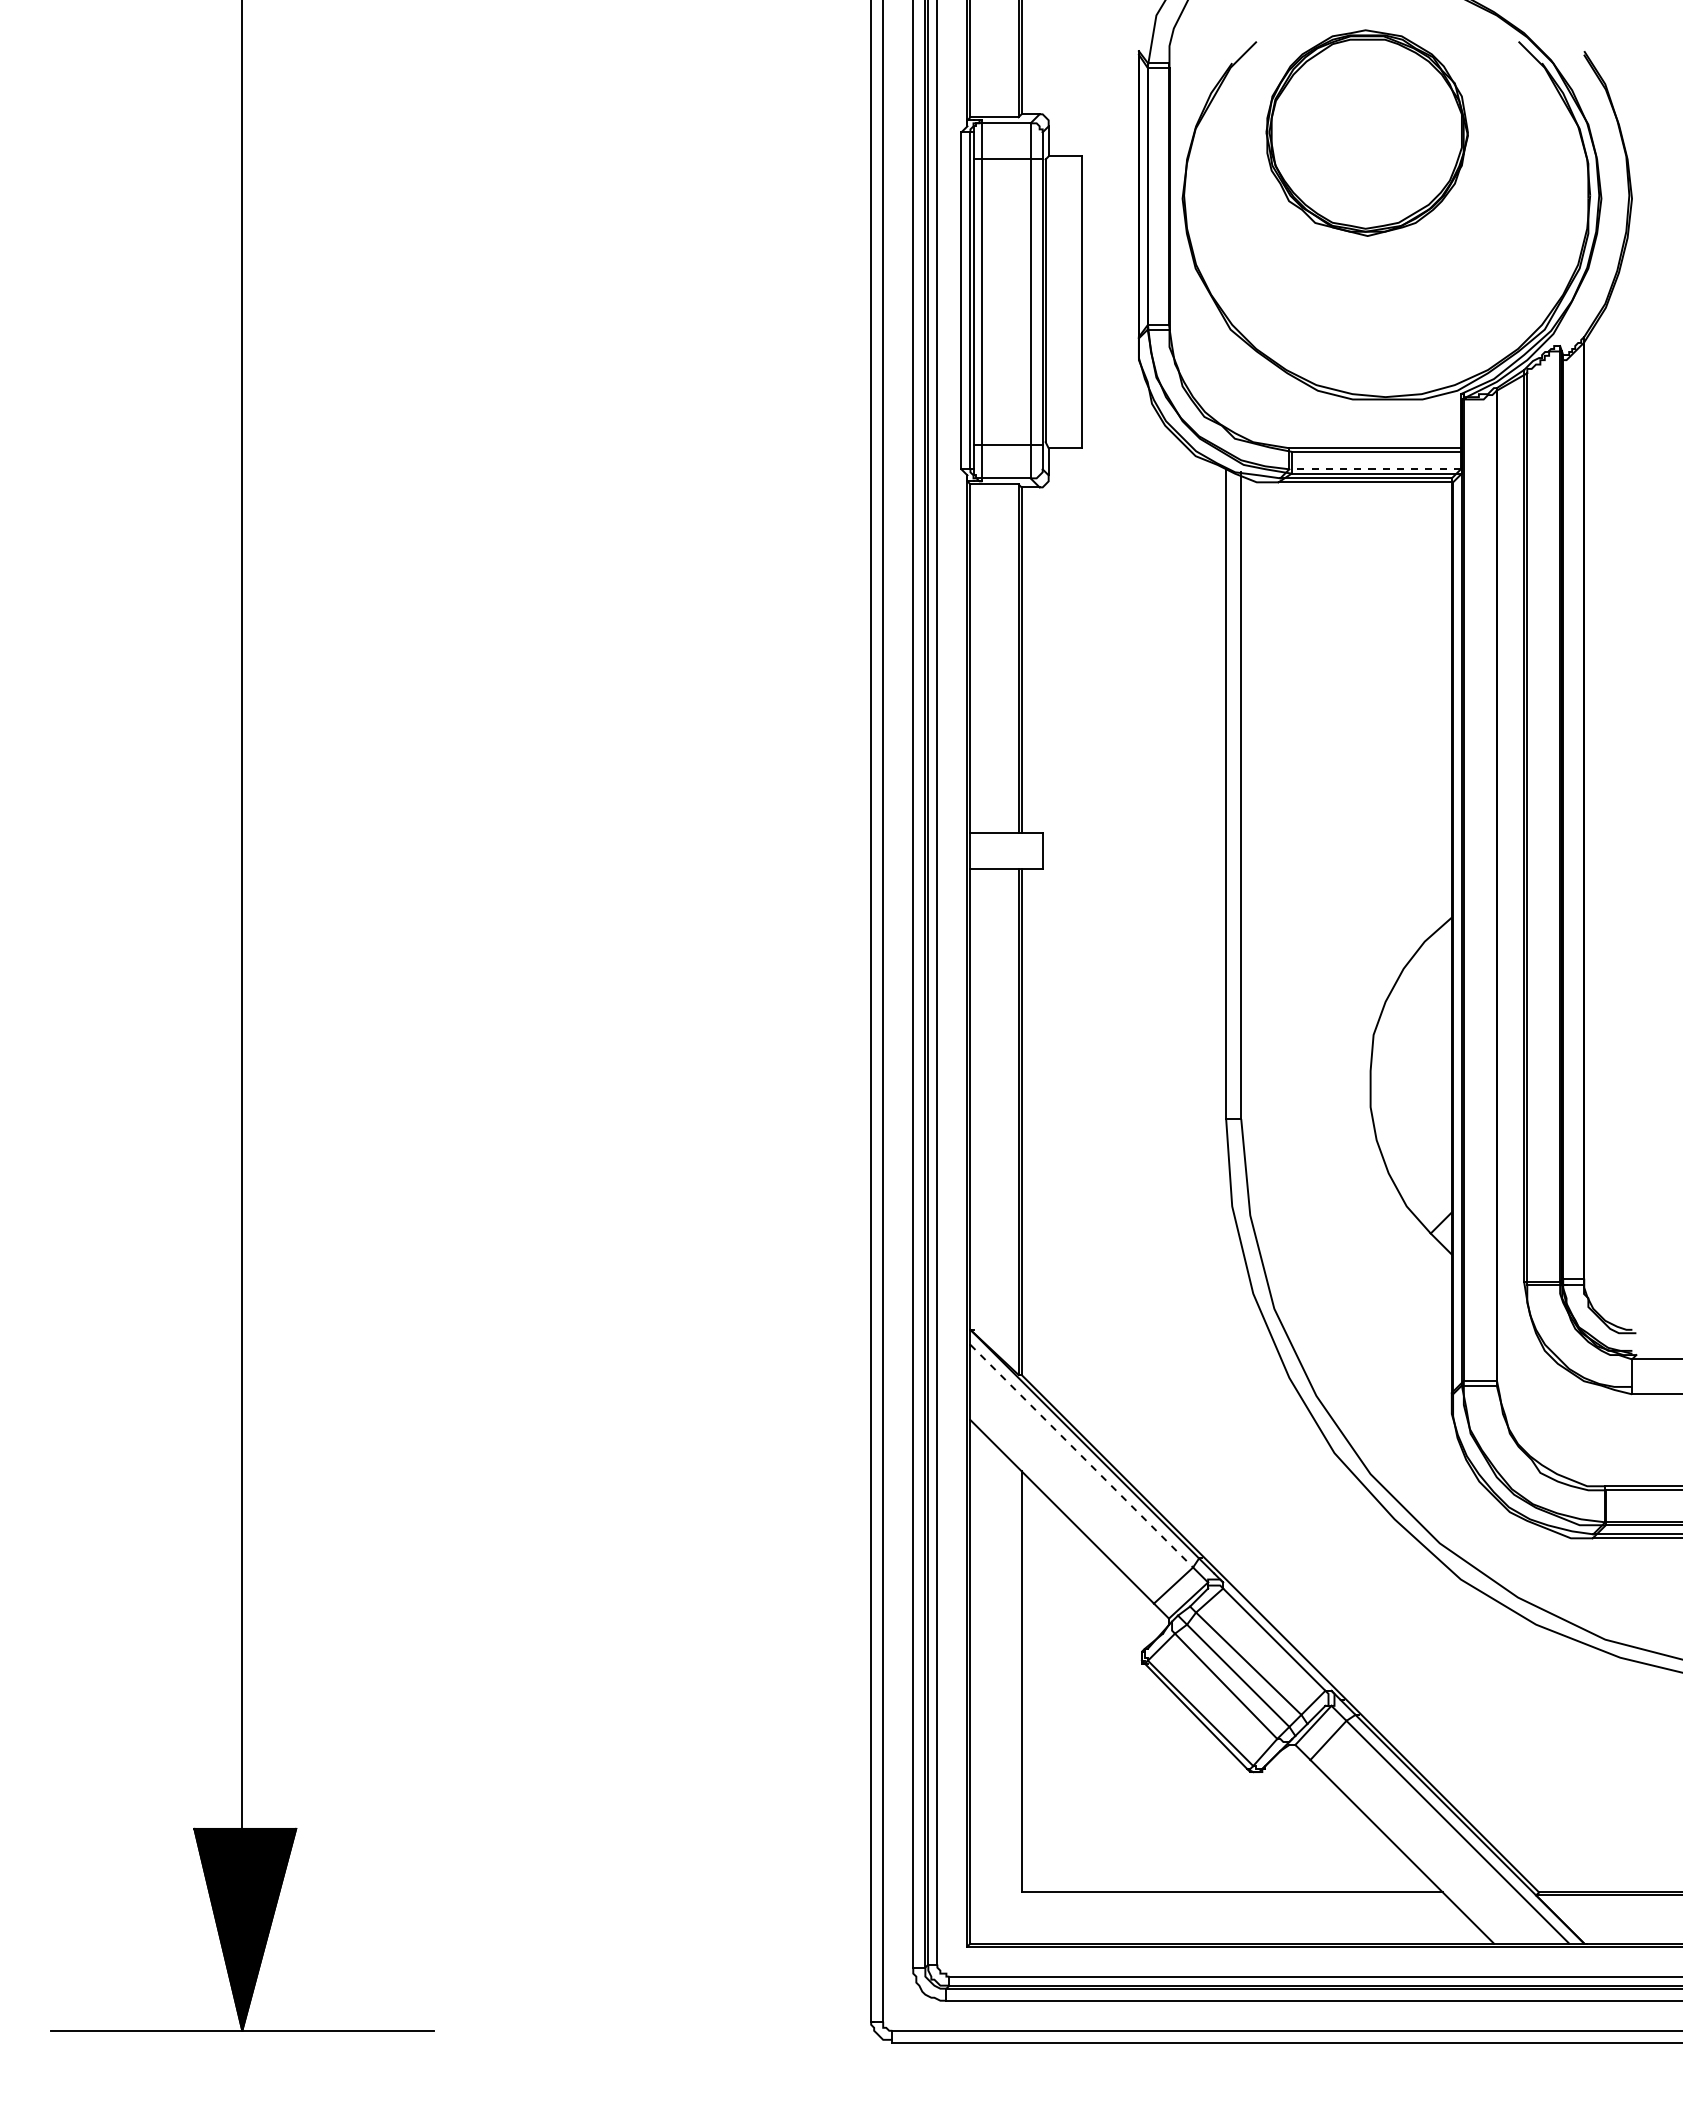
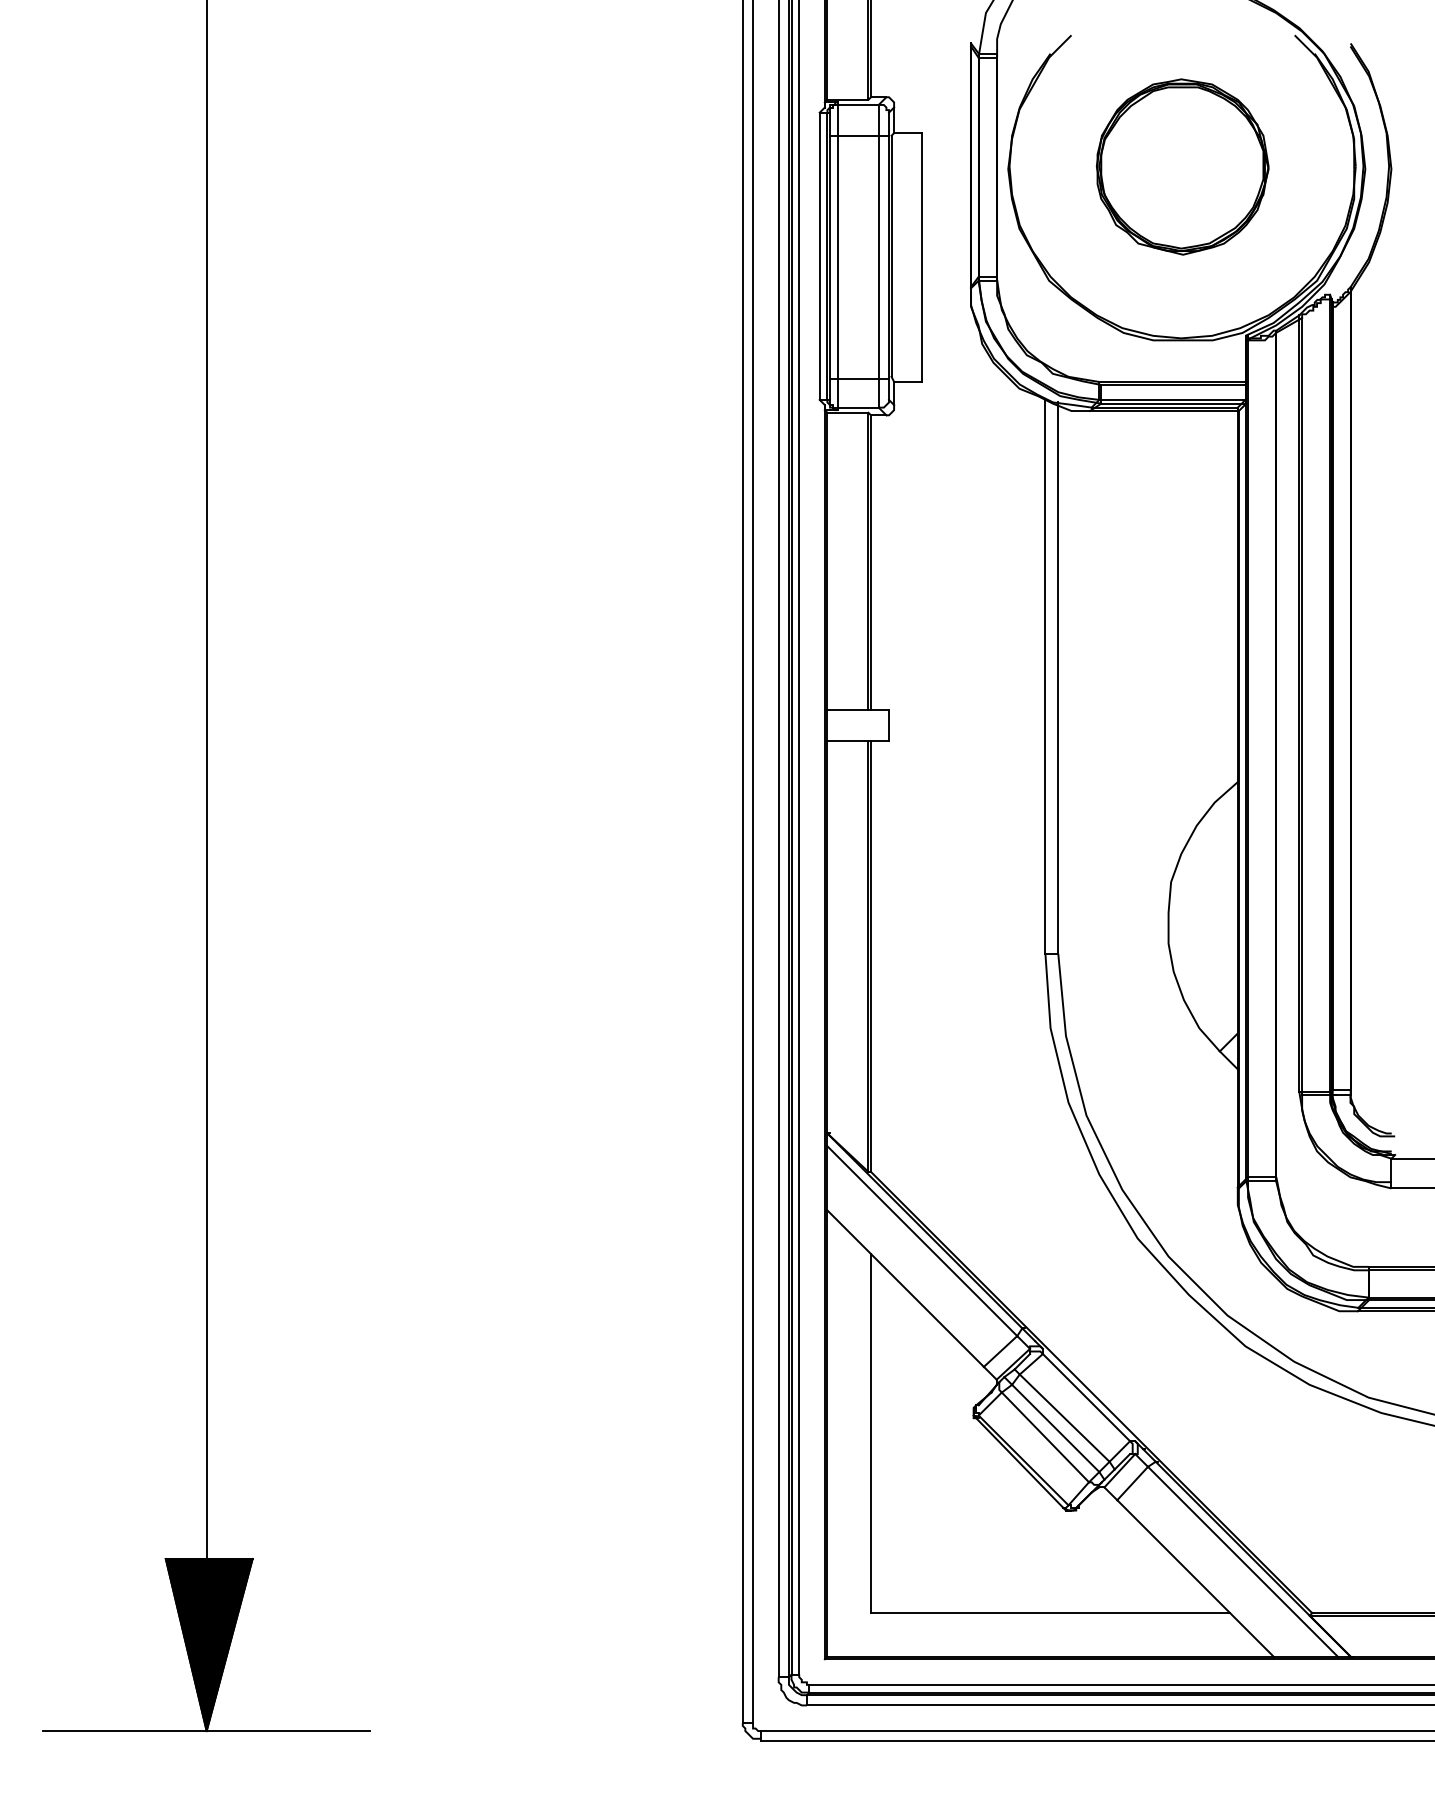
part: (1366, 132) -> (1182, 166), moved
line: (1375, 469) -> (1172, 400), dashed -> solid
line: (1082, 1456) -> (922, 1241), dashed -> solid

